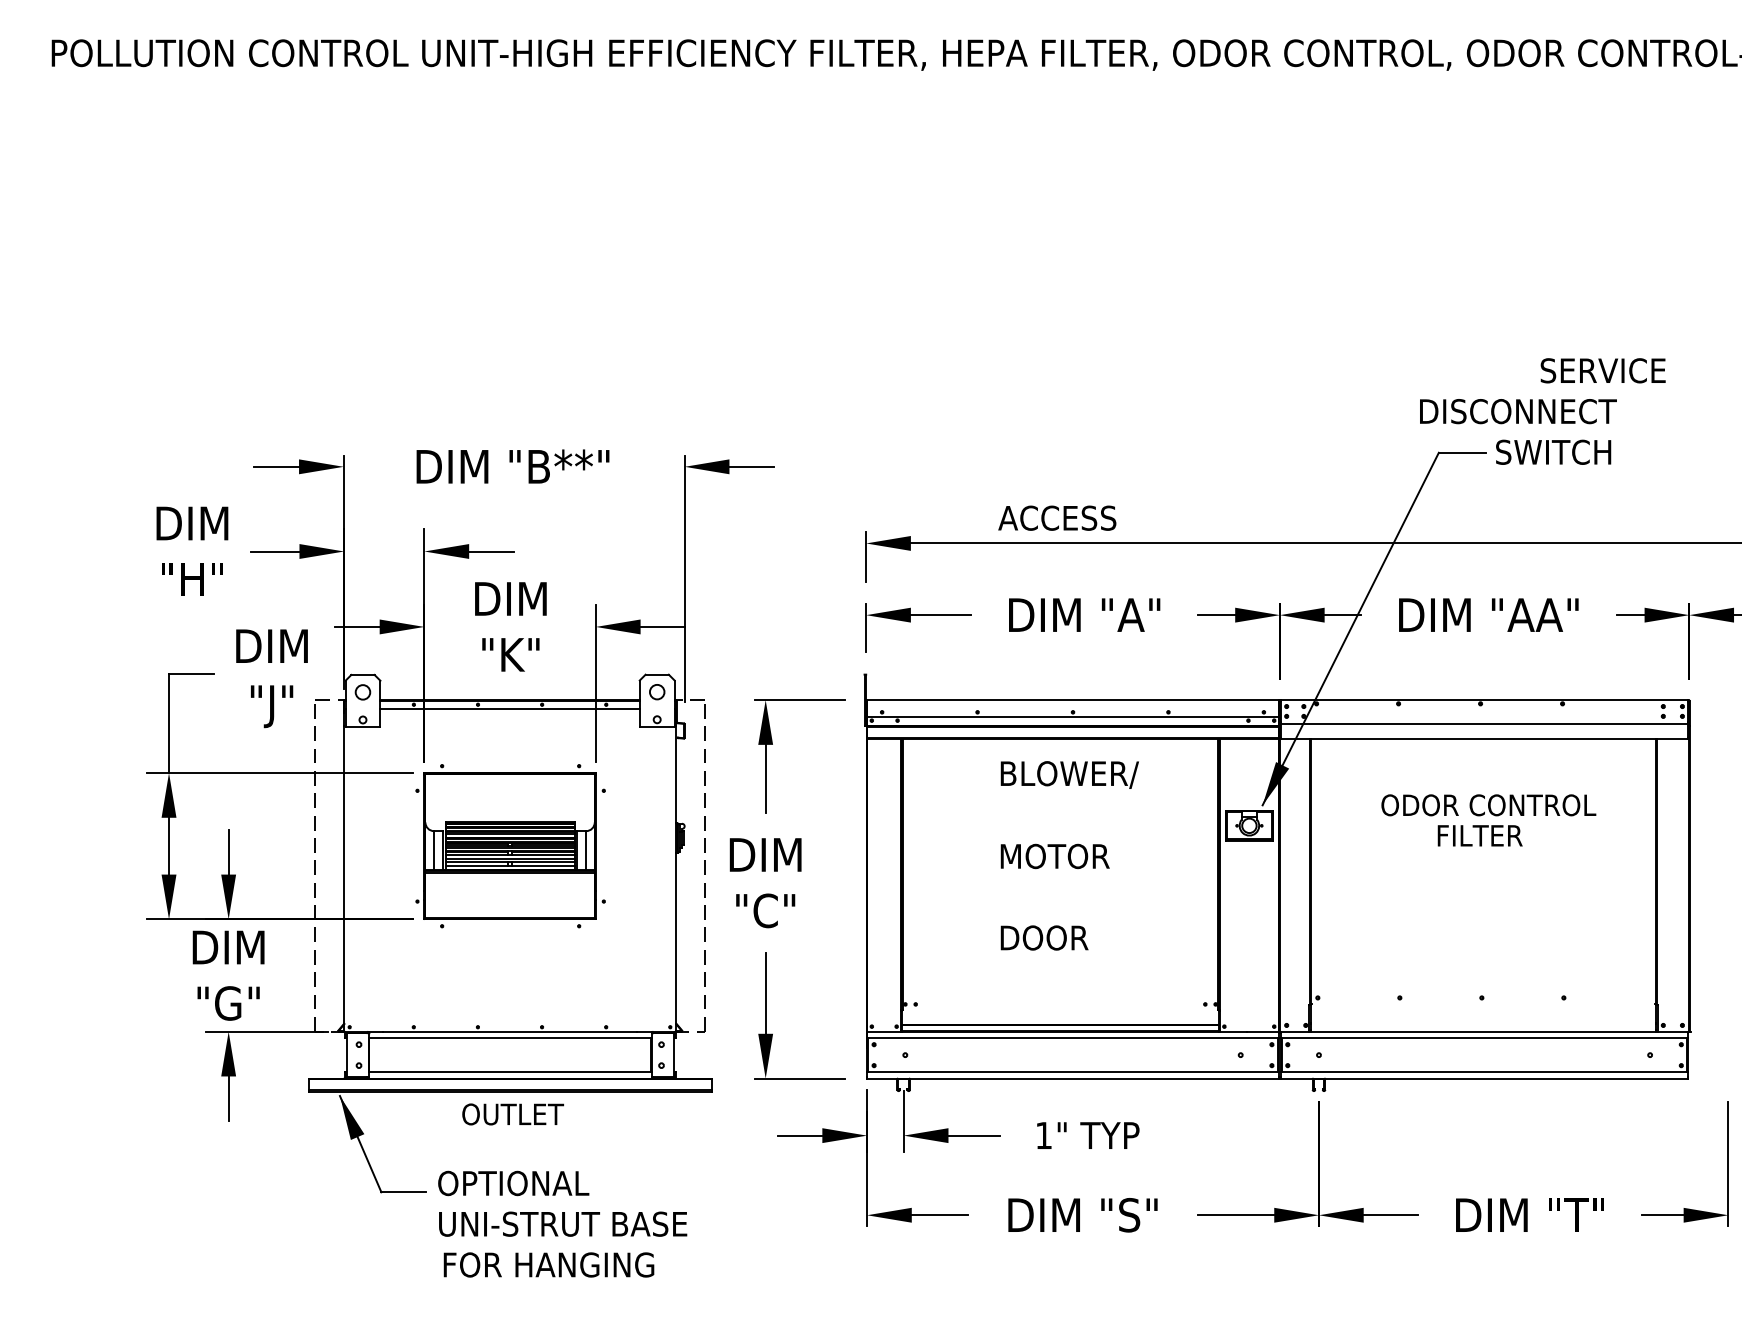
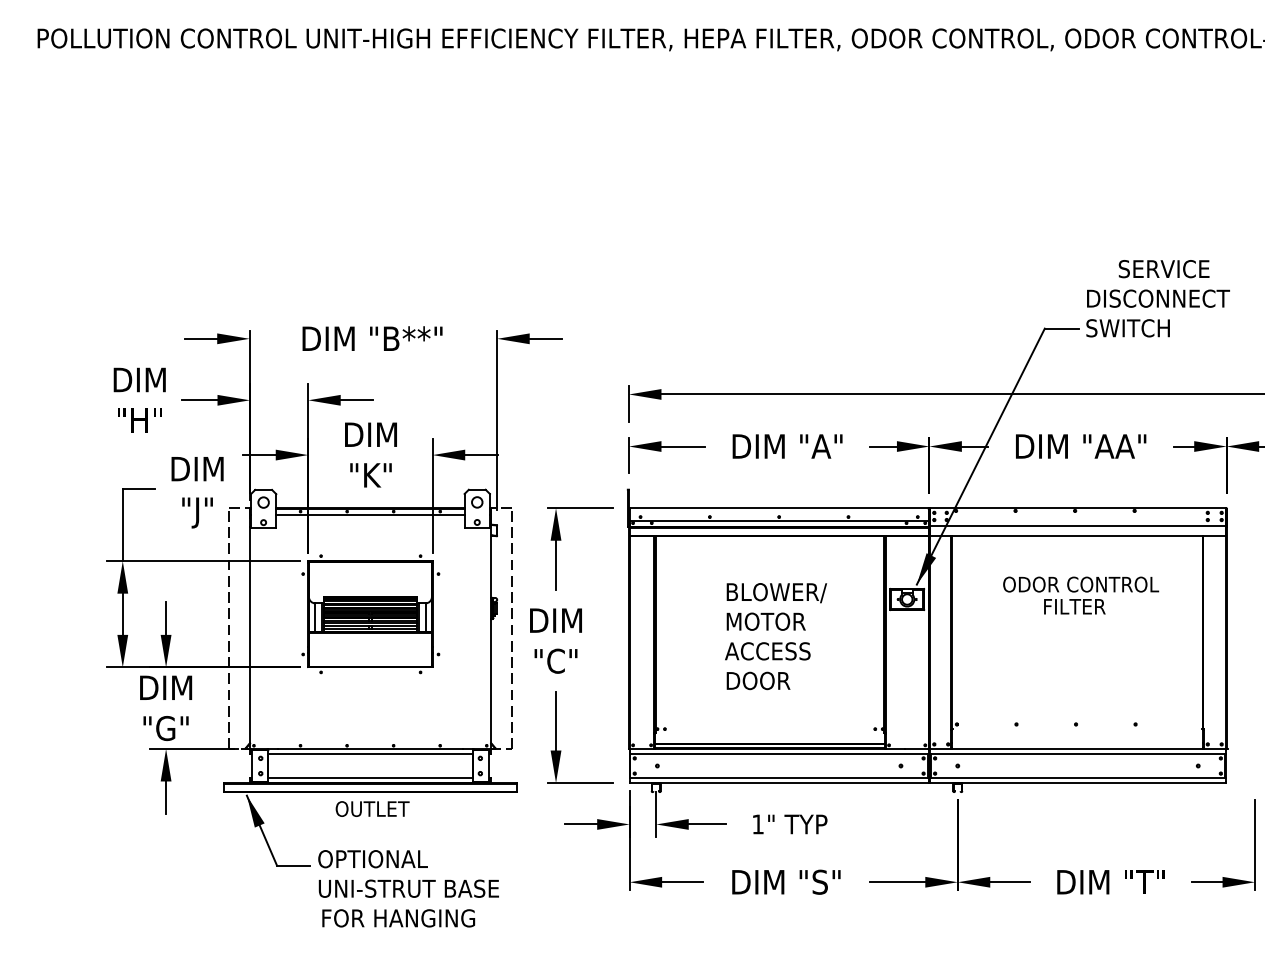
text: (1518, 411) -> (1158, 298), moved
text: (1057, 517) -> (767, 650), moved
text: (1069, 774) -> (776, 592), moved

